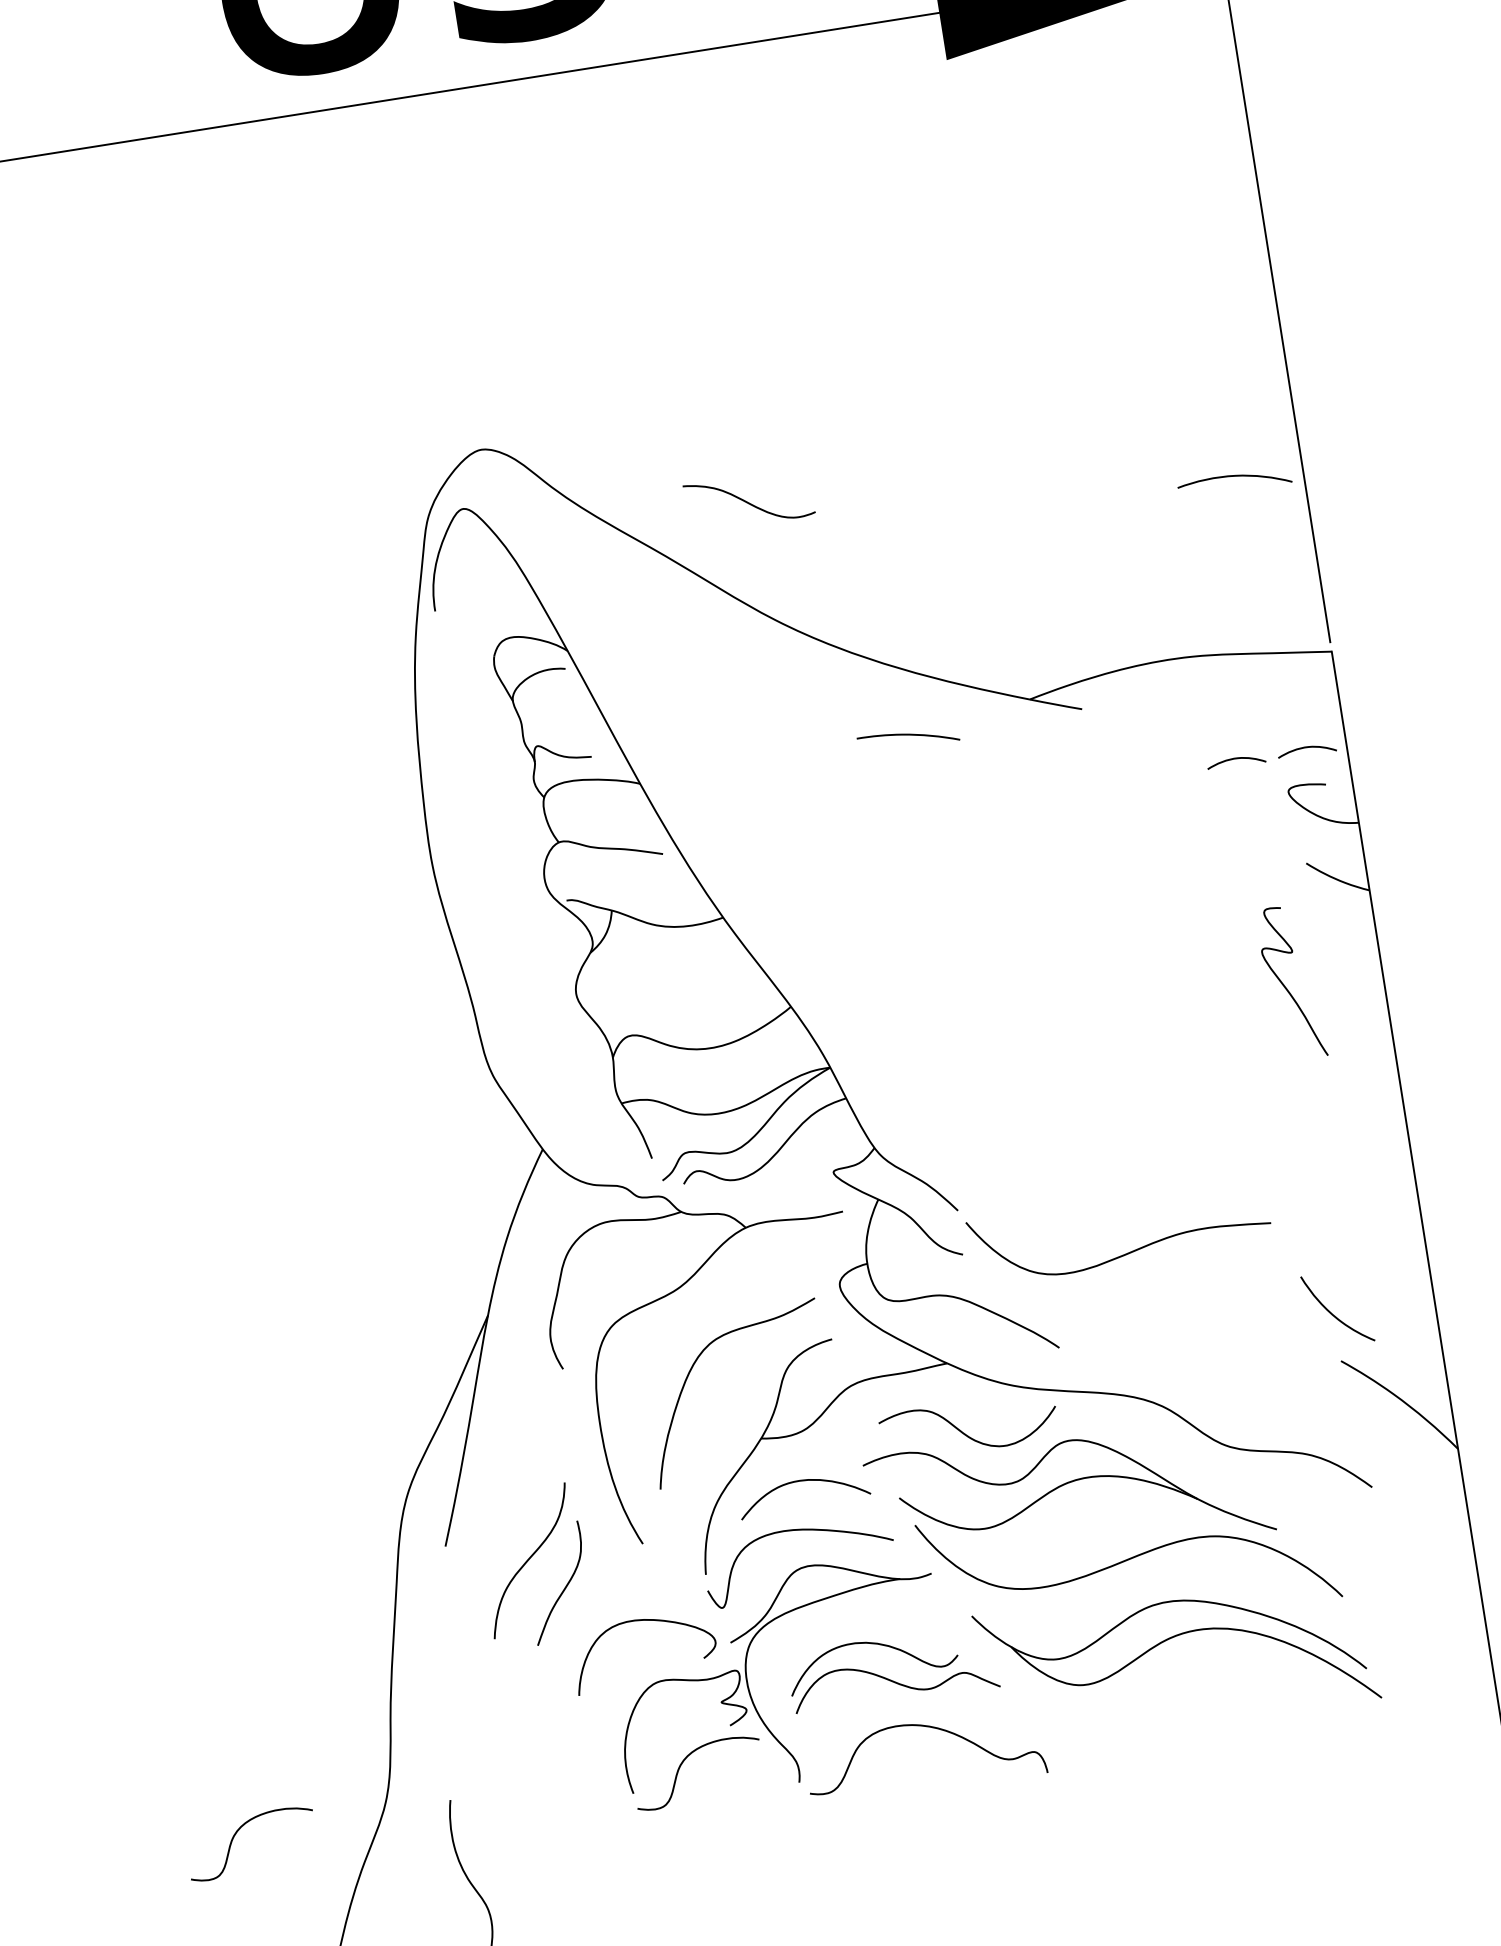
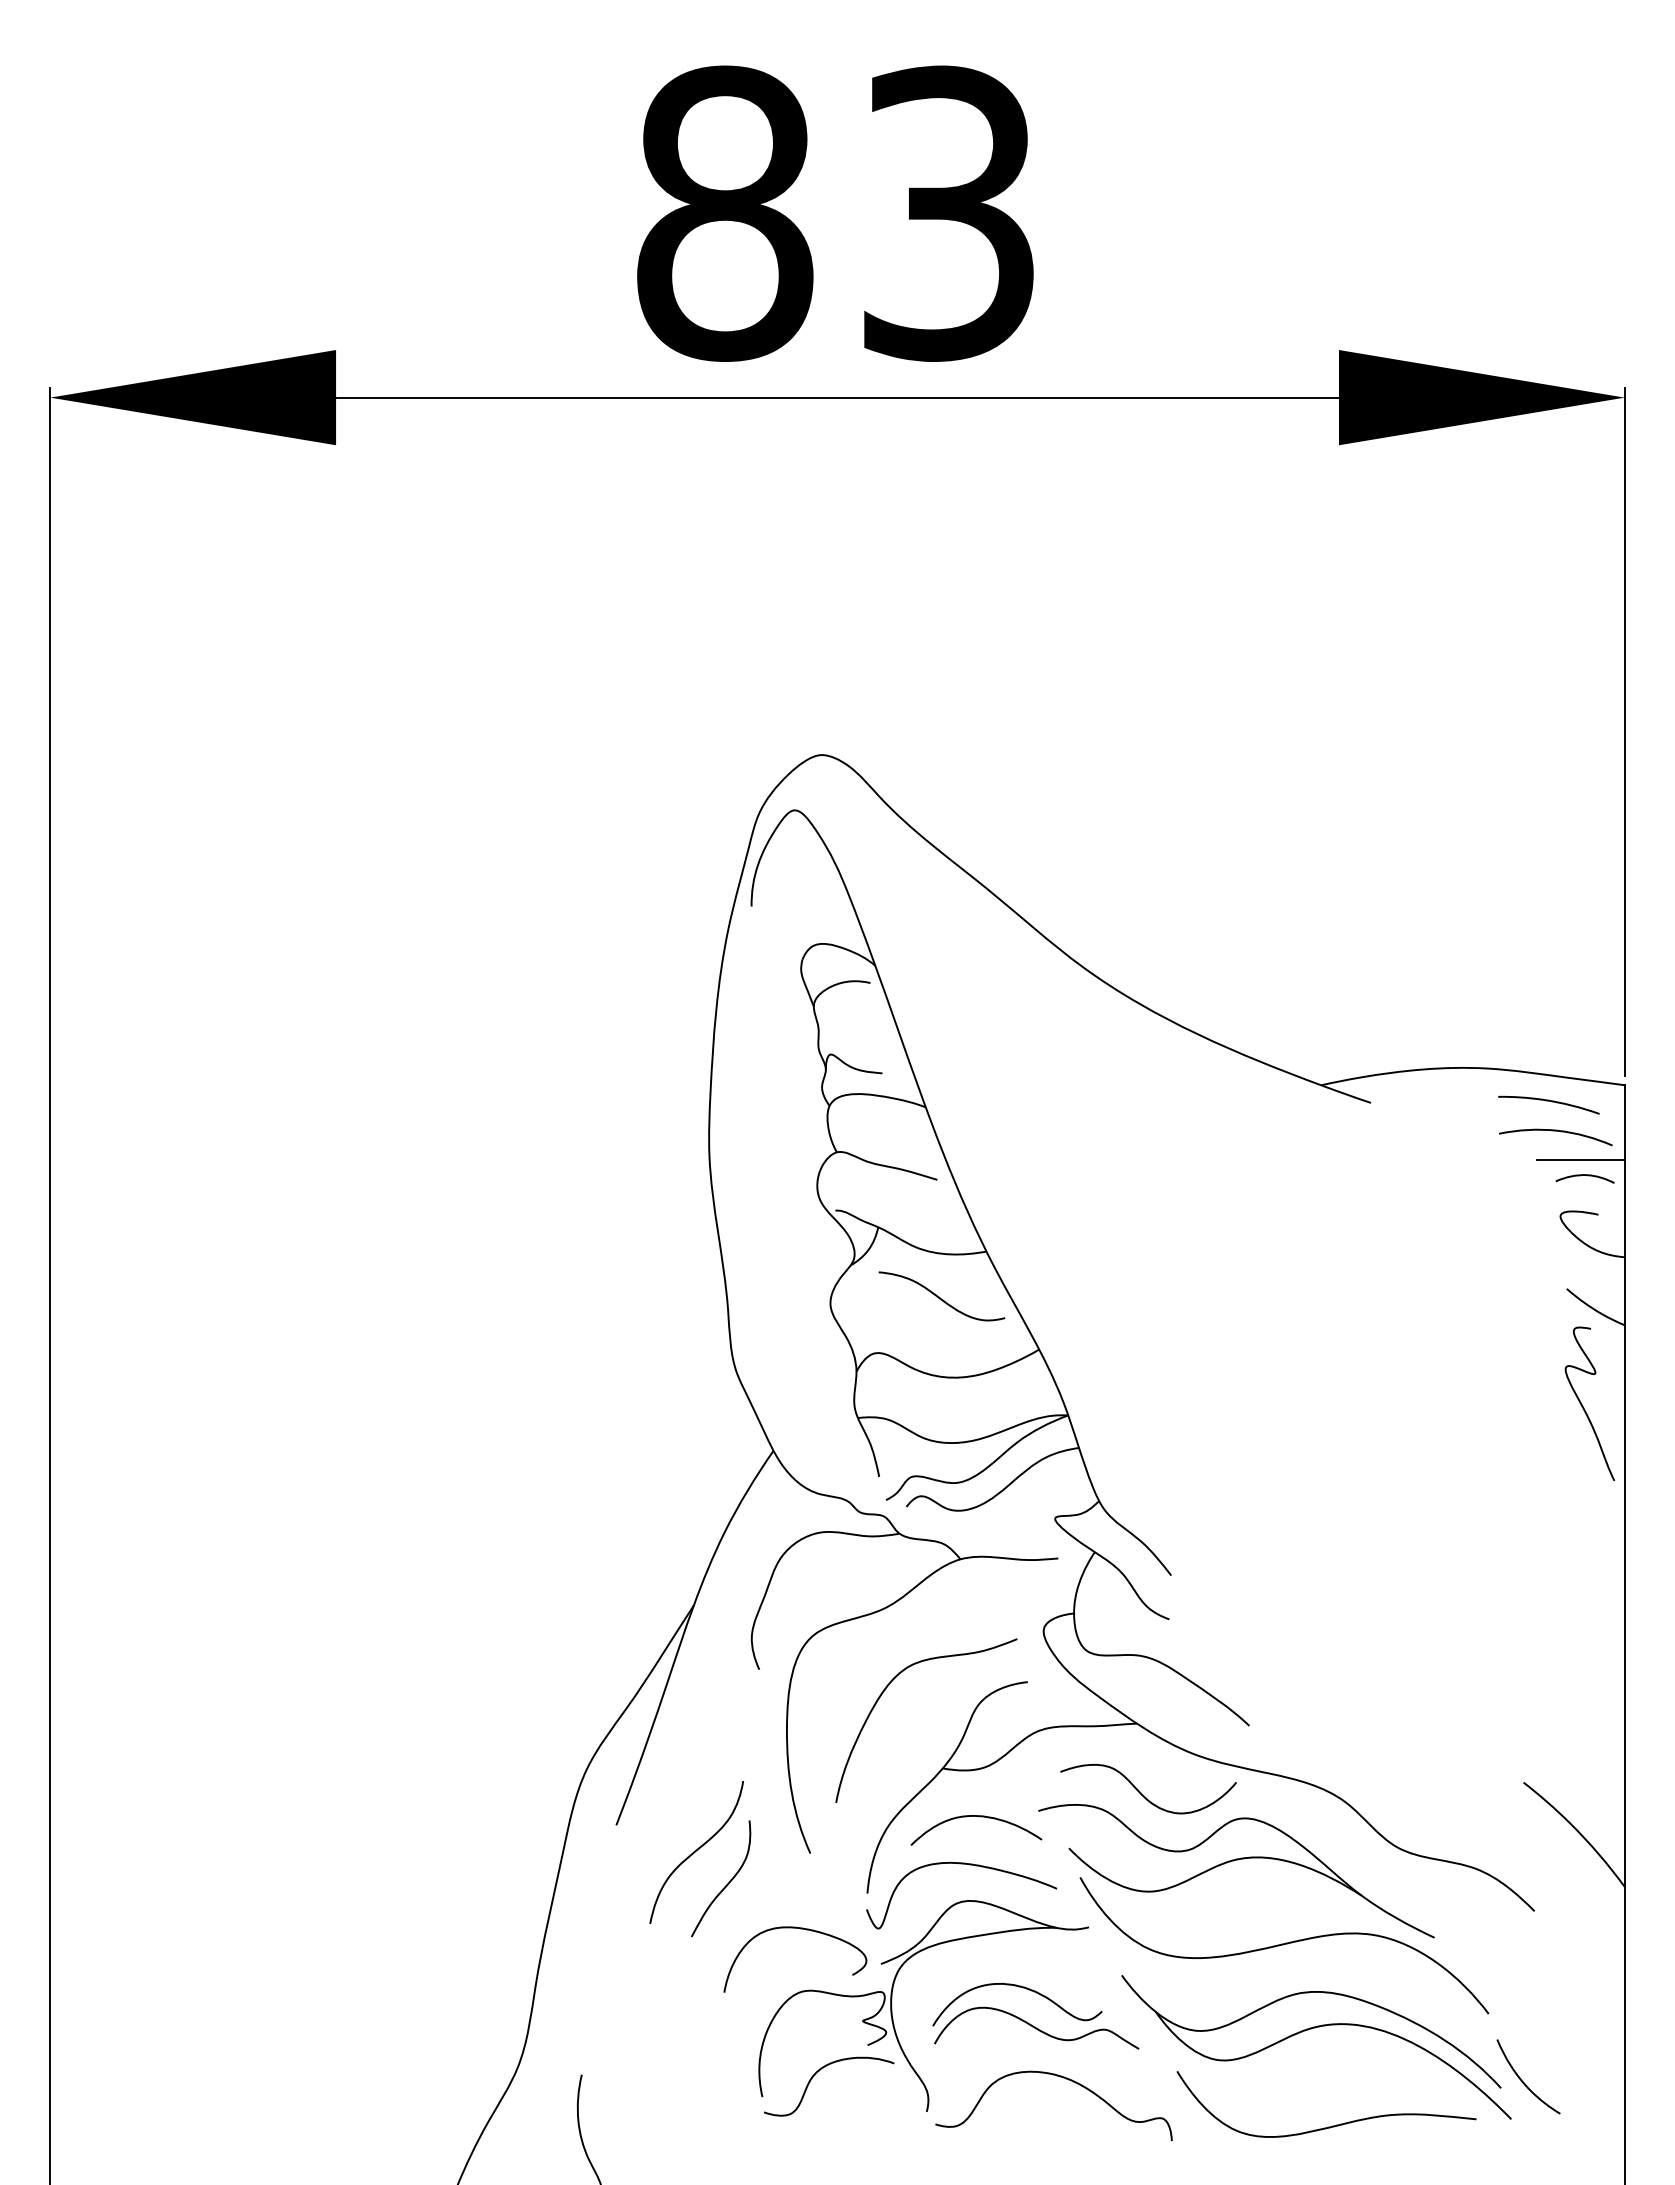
curve: (1233, 476) -> (1555, 1131), moved
curve: (748, 501) -> (940, 1297), moved
line: (1299, 732) -> (1580, 1159), added
curve: (907, 735) -> (1548, 1101), moved
curve: (1235, 758) -> (1513, 1175), removed
curve: (1286, 987) -> (1584, 1407), moved
curve: (1128, 1251) -> (1332, 2125), moved
curve: (1333, 1314) -> (1523, 2081), moved
curve: (238, 1831) -> (369, 2072), removed

